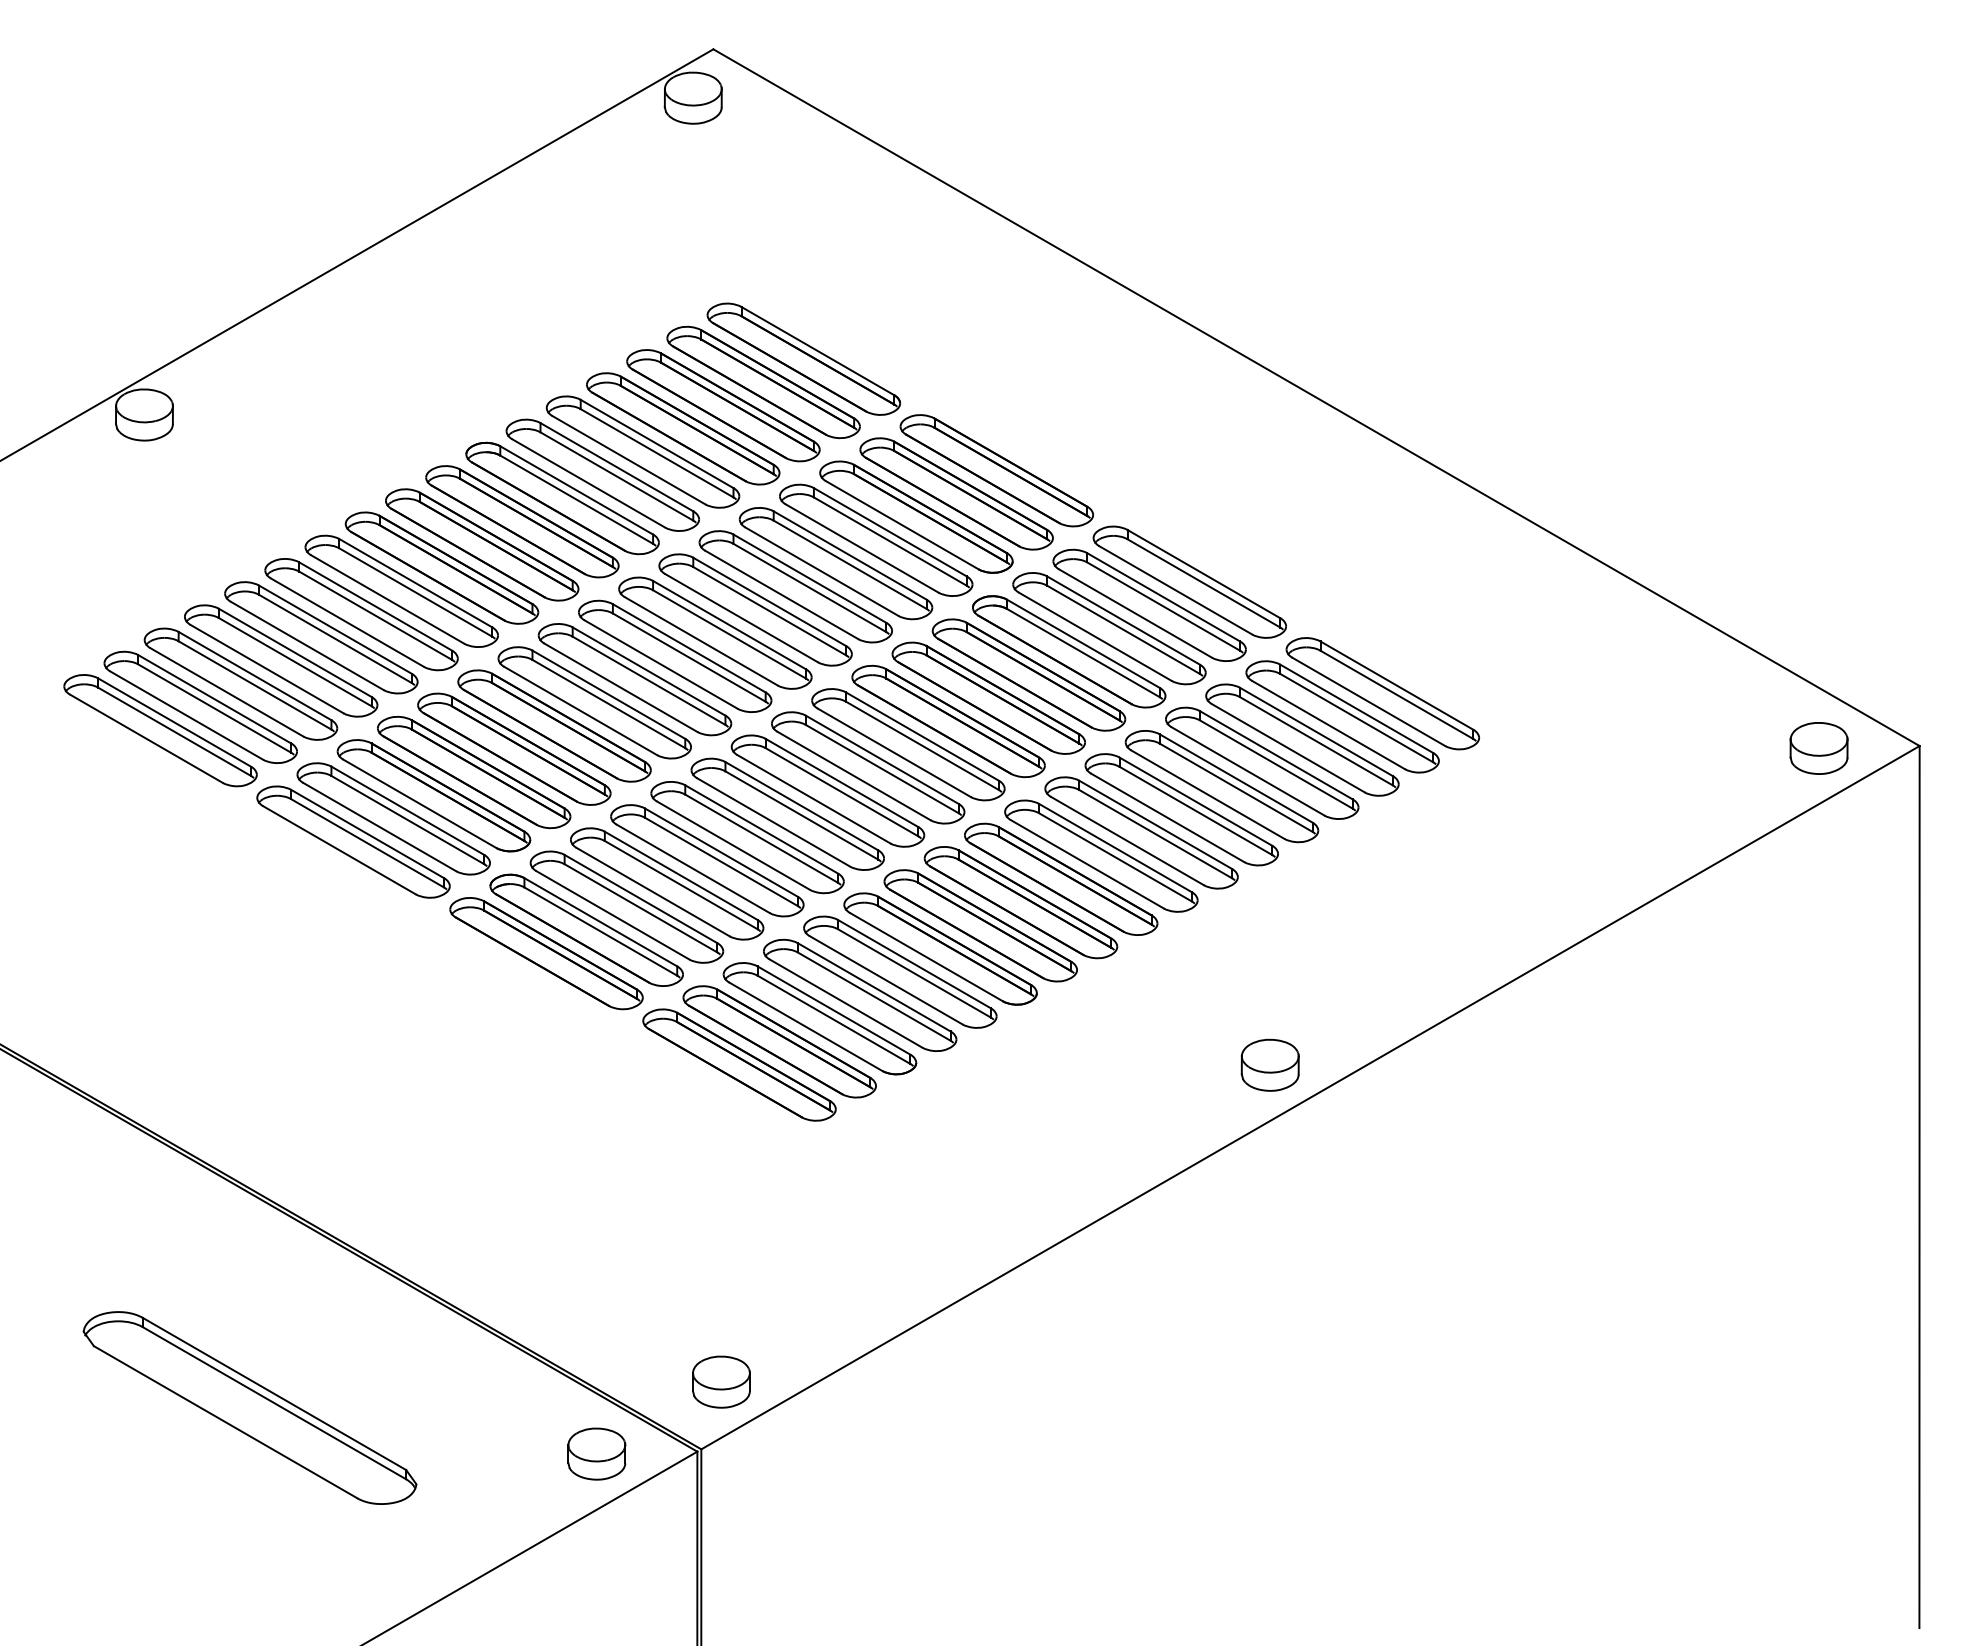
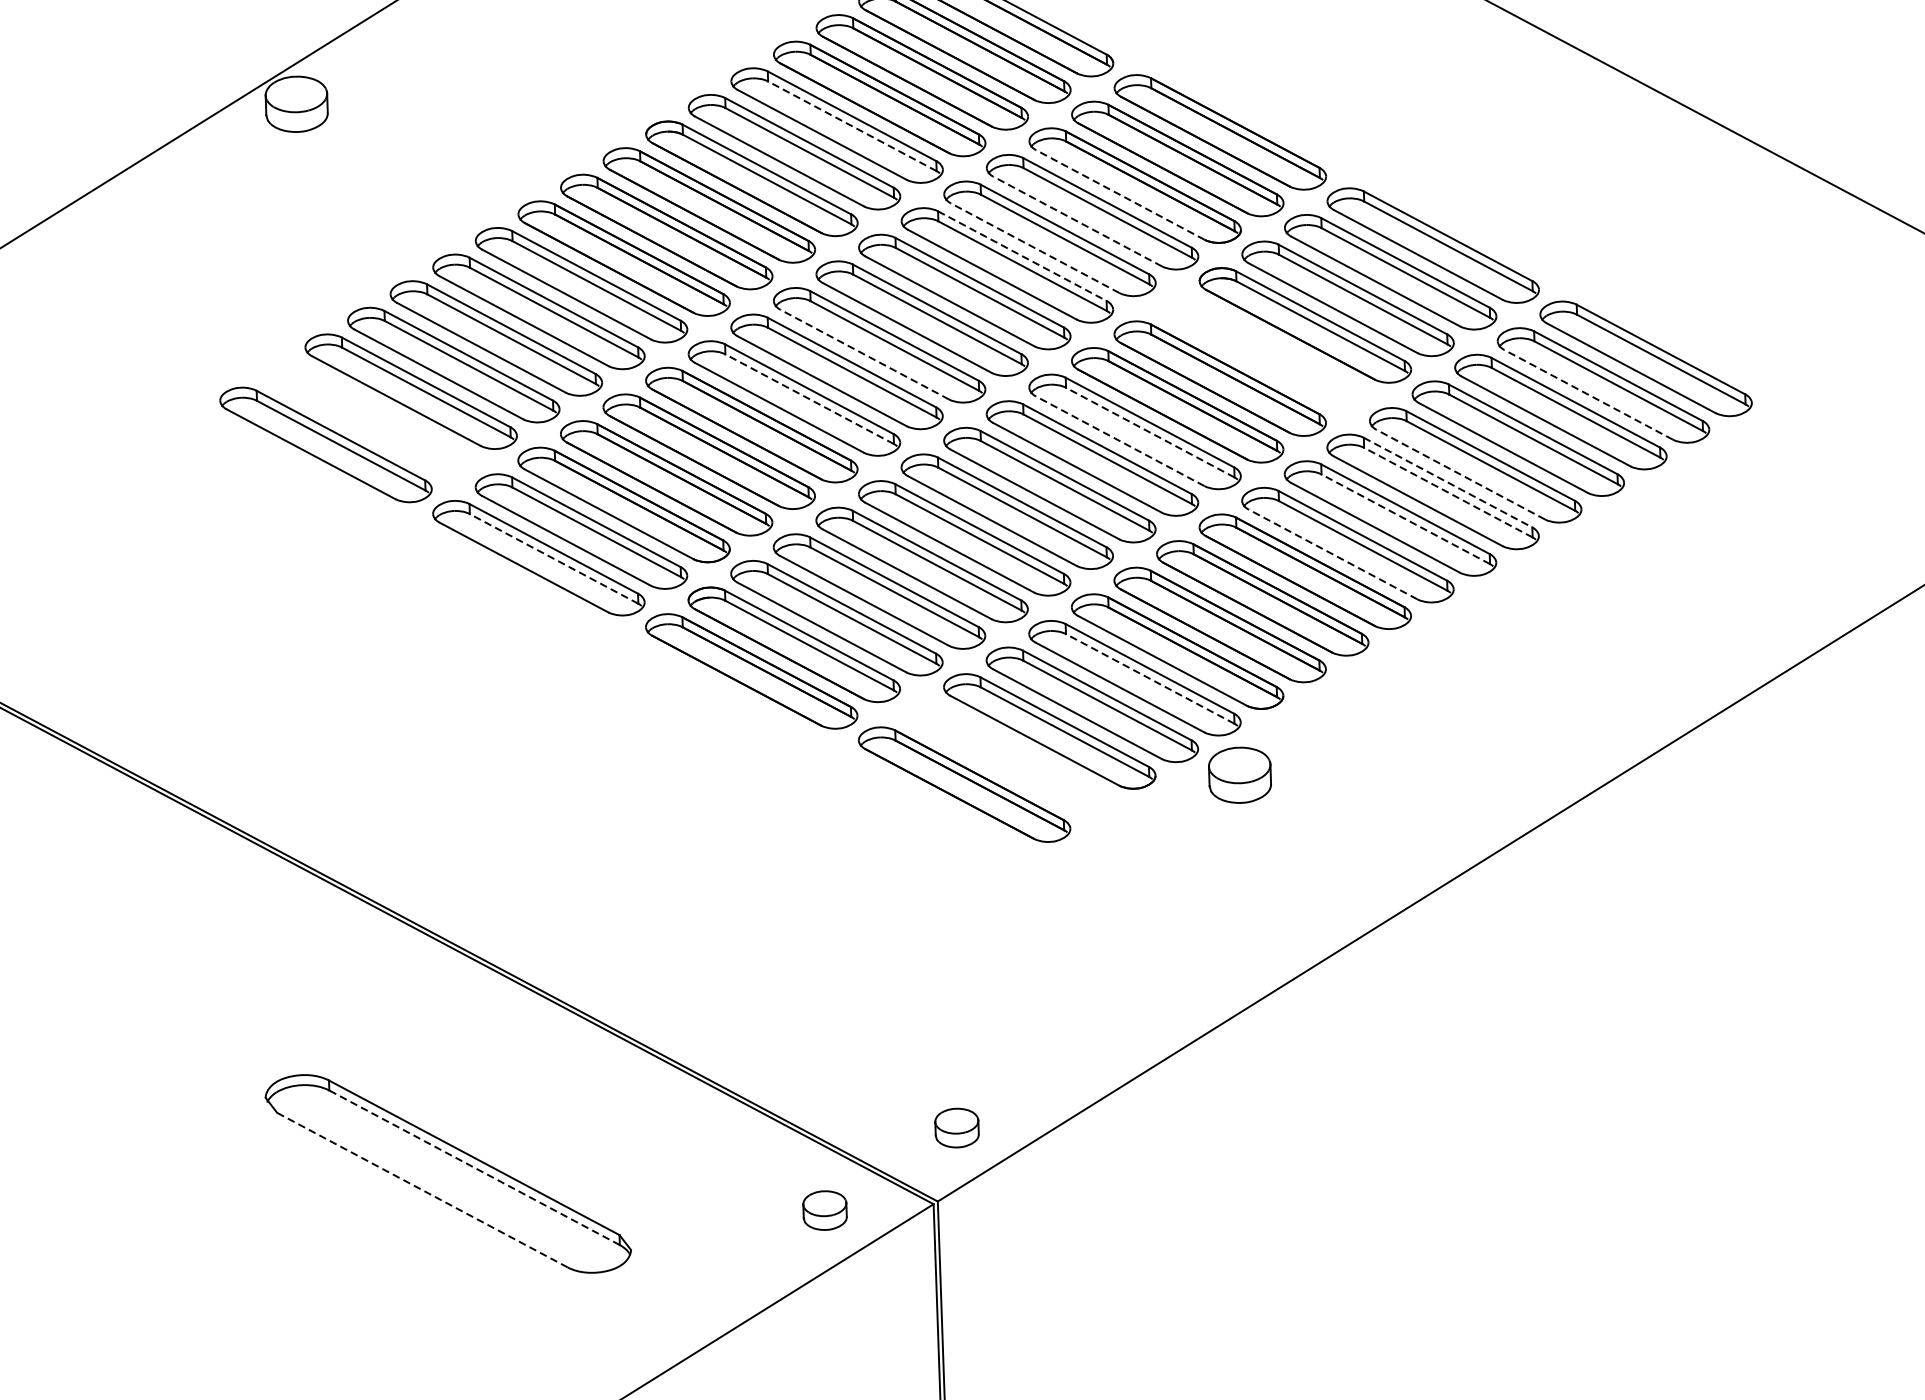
line: (656, 453) -> (851, 126), solid -> dashed
line: (901, 525) -> (1119, 195), solid -> dashed
line: (861, 548) -> (1076, 221), solid -> dashed
line: (821, 571) -> (1034, 247), solid -> dashed
line: (810, 578) -> (1022, 255), solid -> dashed
line: (660, 664) -> (864, 354), solid -> dashed
part: (1028, 674) -> (1262, 351), removed
line: (608, 703) -> (809, 398), solid -> dashed
part: (200, 706) -> (368, 417), removed
line: (1328, 724) -> (1588, 394), solid -> dashed
line: (922, 745) -> (1150, 432), solid -> dashed
line: (893, 752) -> (1119, 440), solid -> dashed
line: (1207, 794) -> (1460, 474), solid -> dashed
line: (1196, 801) -> (1448, 482), solid -> dashed
line: (1195, 810) -> (1447, 492), solid -> dashed
line: (1155, 833) -> (1405, 518), solid -> dashed
line: (367, 843) -> (554, 559), solid -> dashed
line: (1086, 864) -> (1332, 554), solid -> dashed
line: (914, 973) -> (1150, 679), solid -> dashed
part: (779, 1041) -> (1006, 757), removed
part: (1269, 1064) -> (1239, 774), moved
part: (721, 1381) -> (957, 1127), size x0.7
line: (274, 1402) -> (474, 1167), solid -> dashed
line: (225, 1421) -> (422, 1189), solid -> dashed
part: (596, 1453) -> (824, 1209), size x0.7

